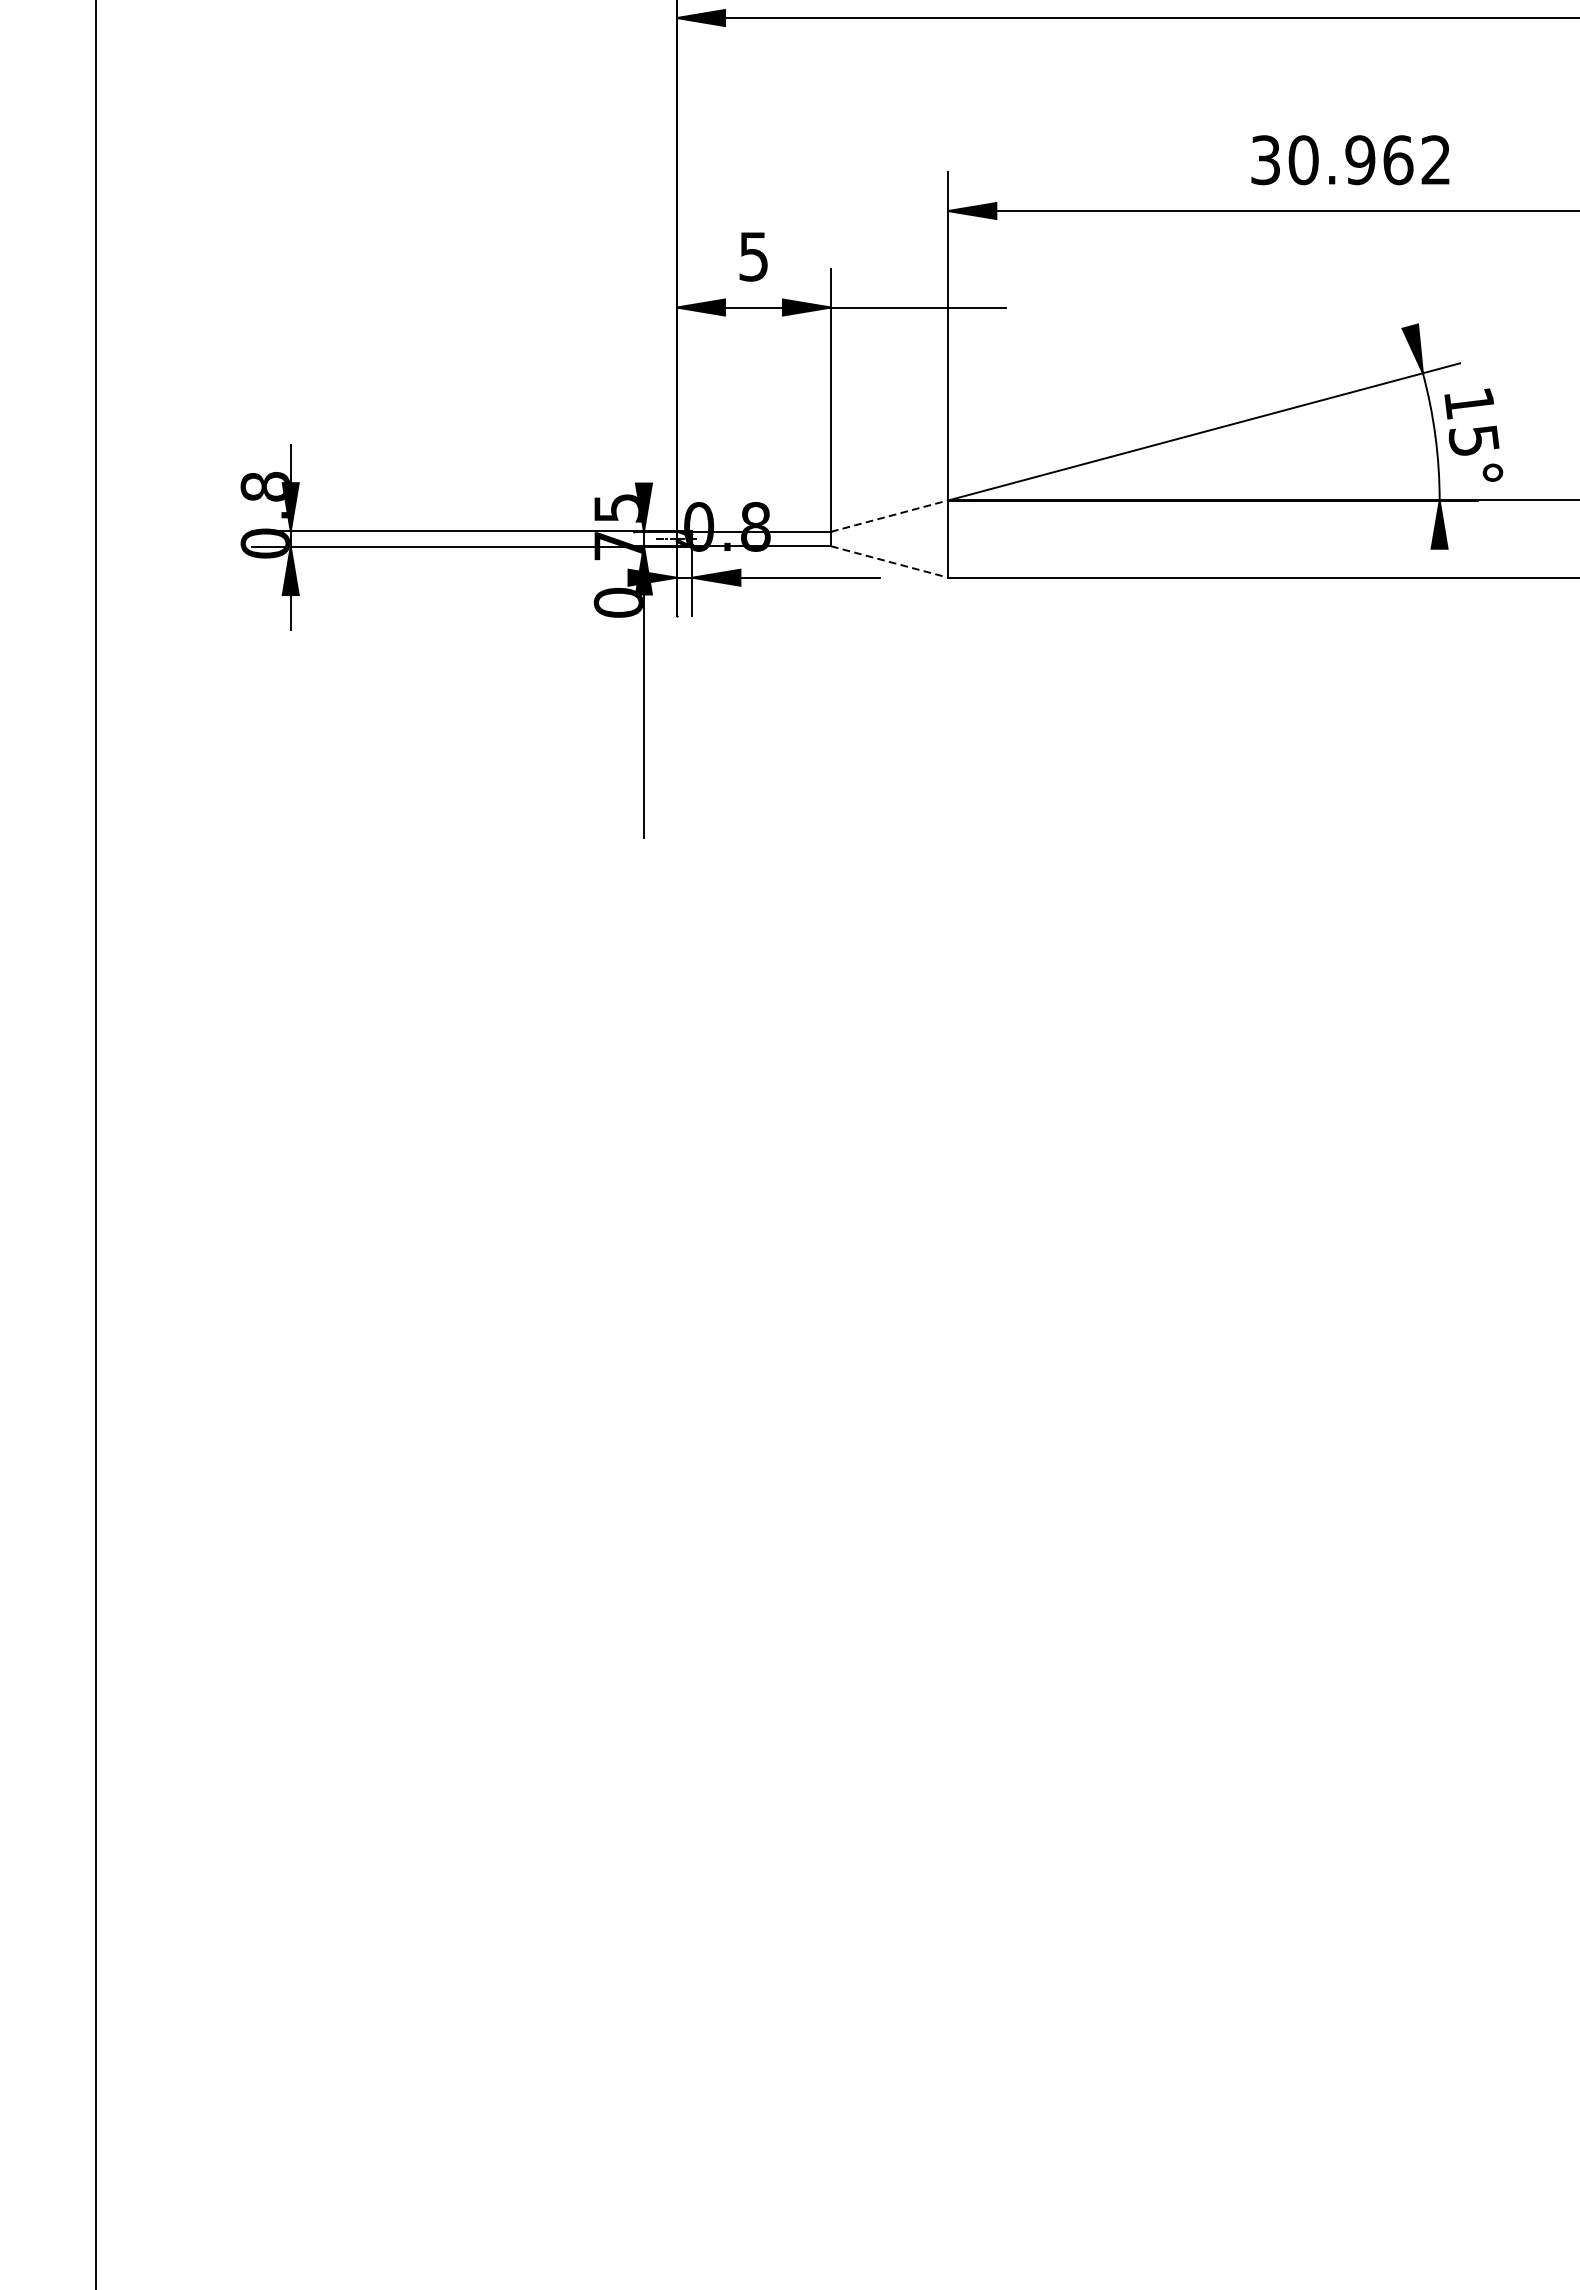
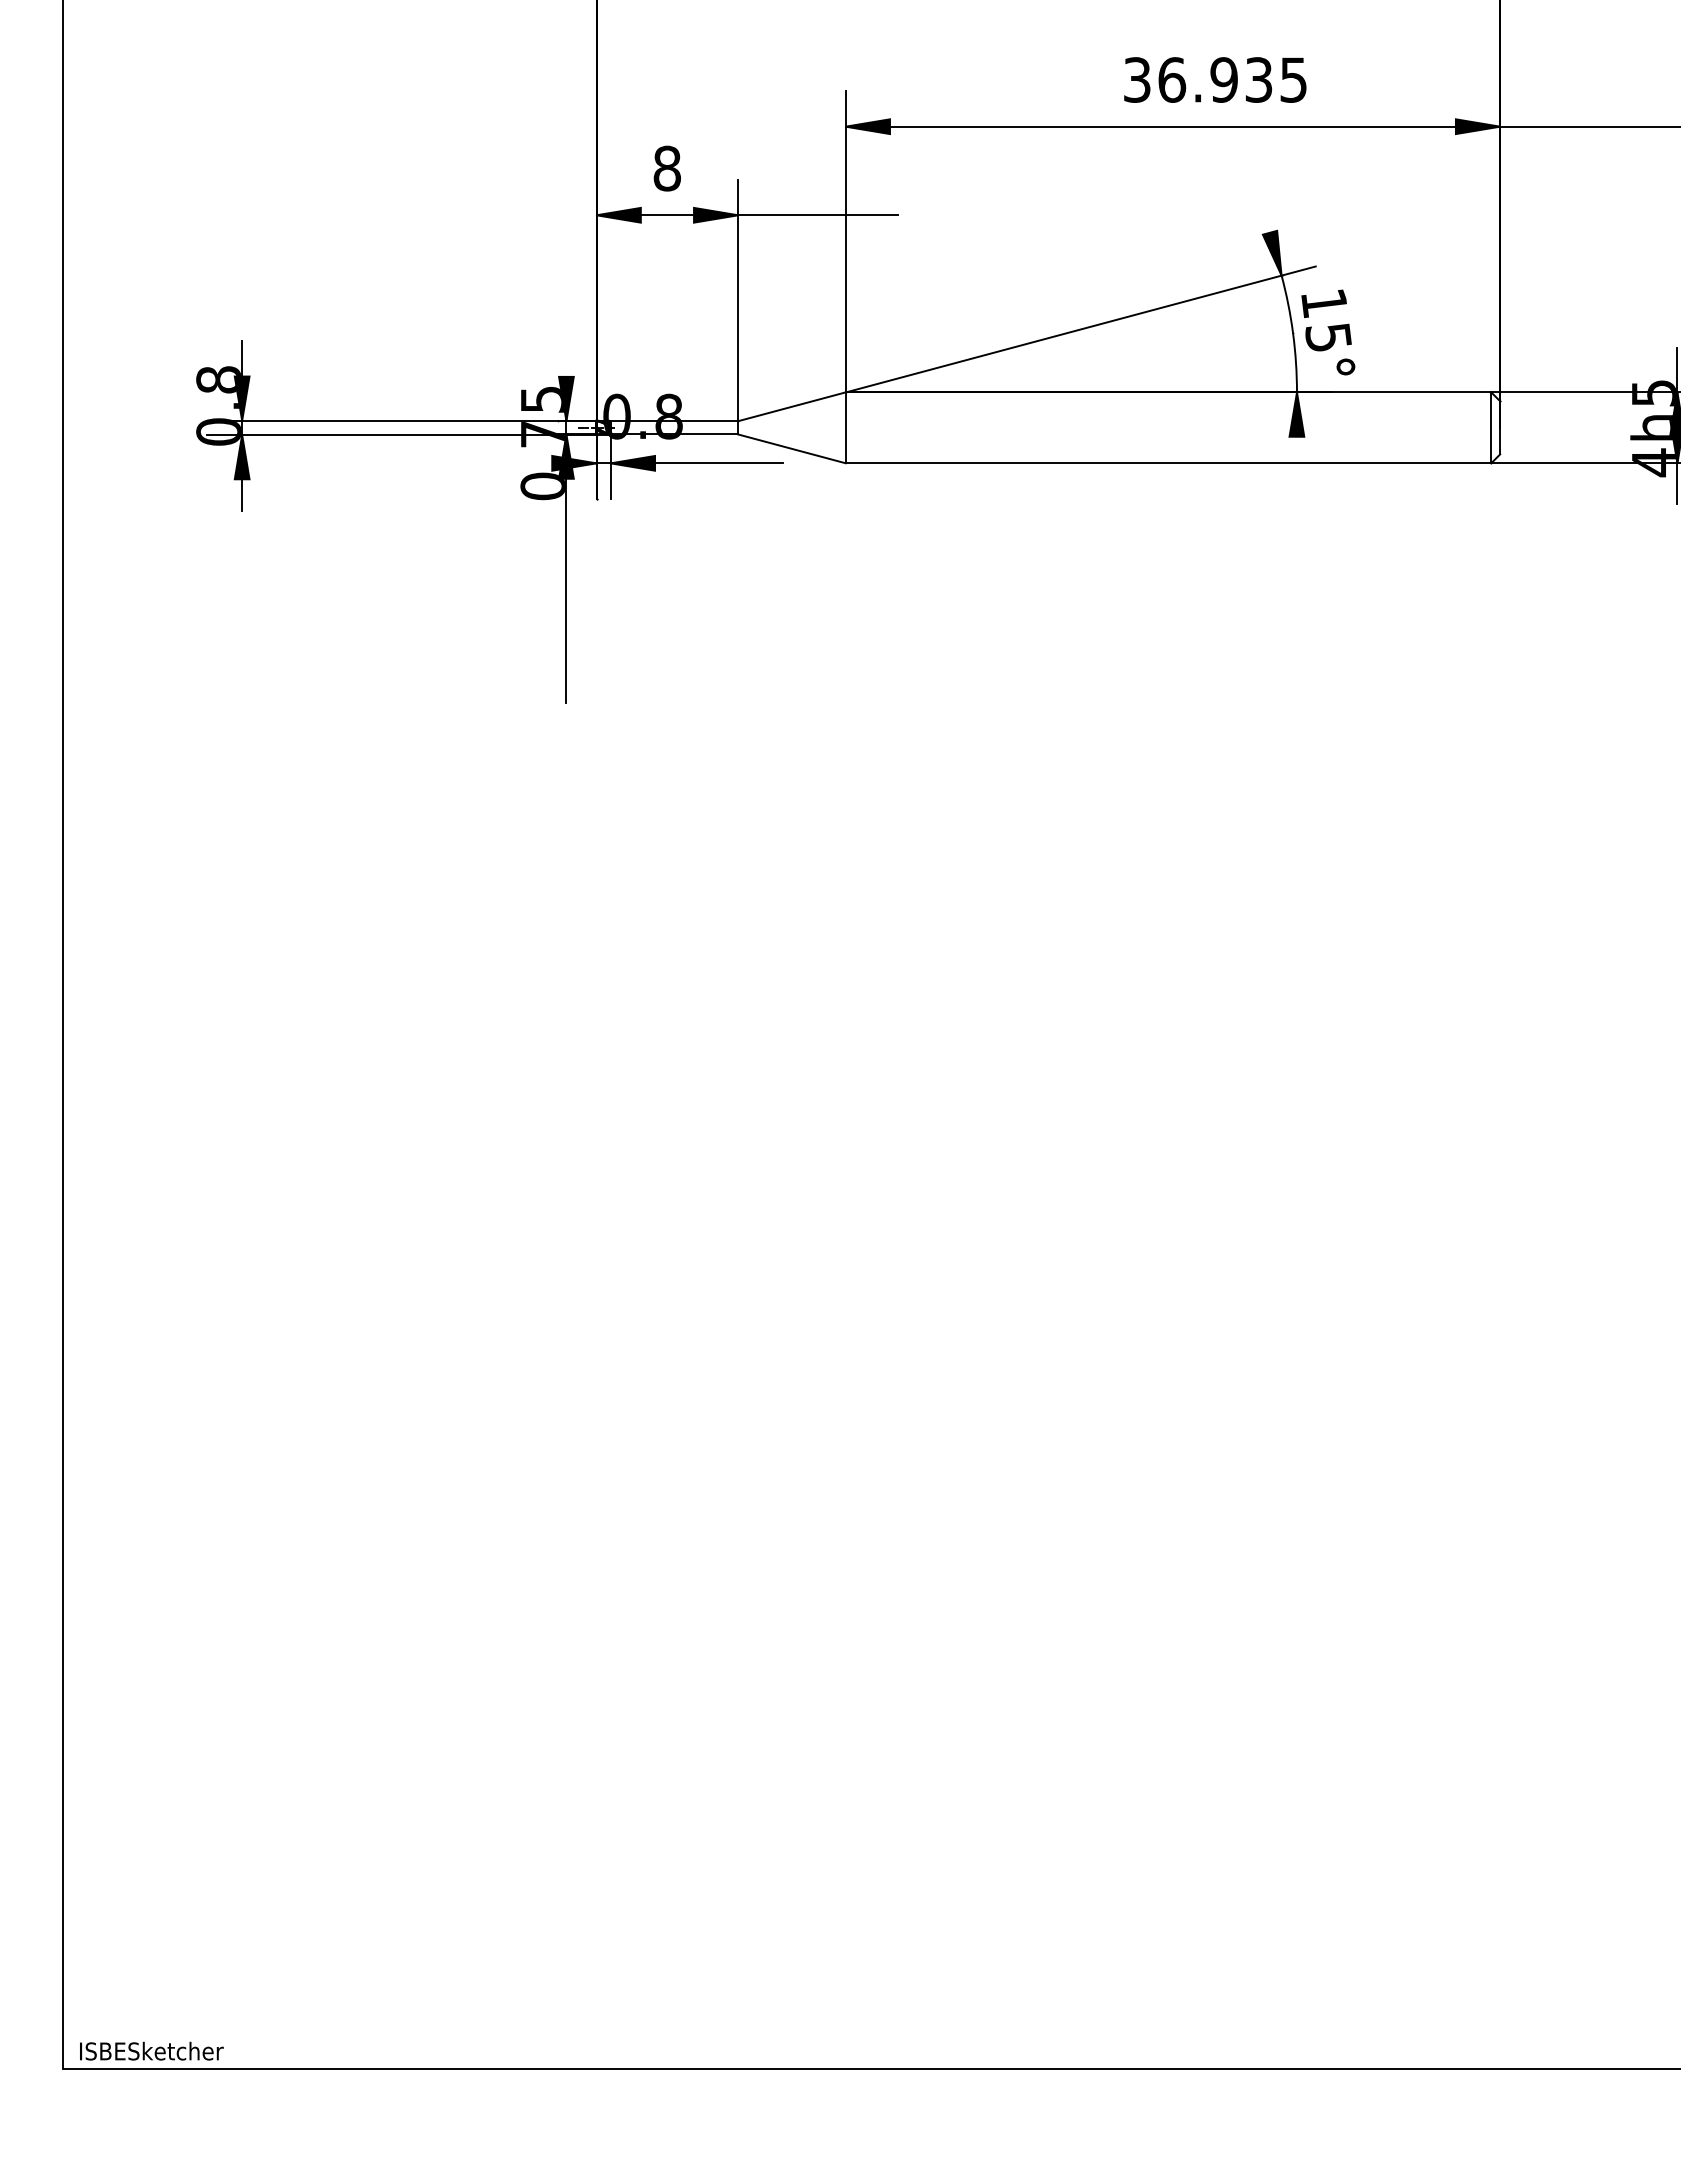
text: (1369, 159) -> (1232, 79), 30.962 -> 36.935
text: (752, 256) -> (666, 168), 5 -> 8
line: (889, 515) -> (791, 406), dashed -> solid
line: (889, 561) -> (791, 448), dashed -> solid

